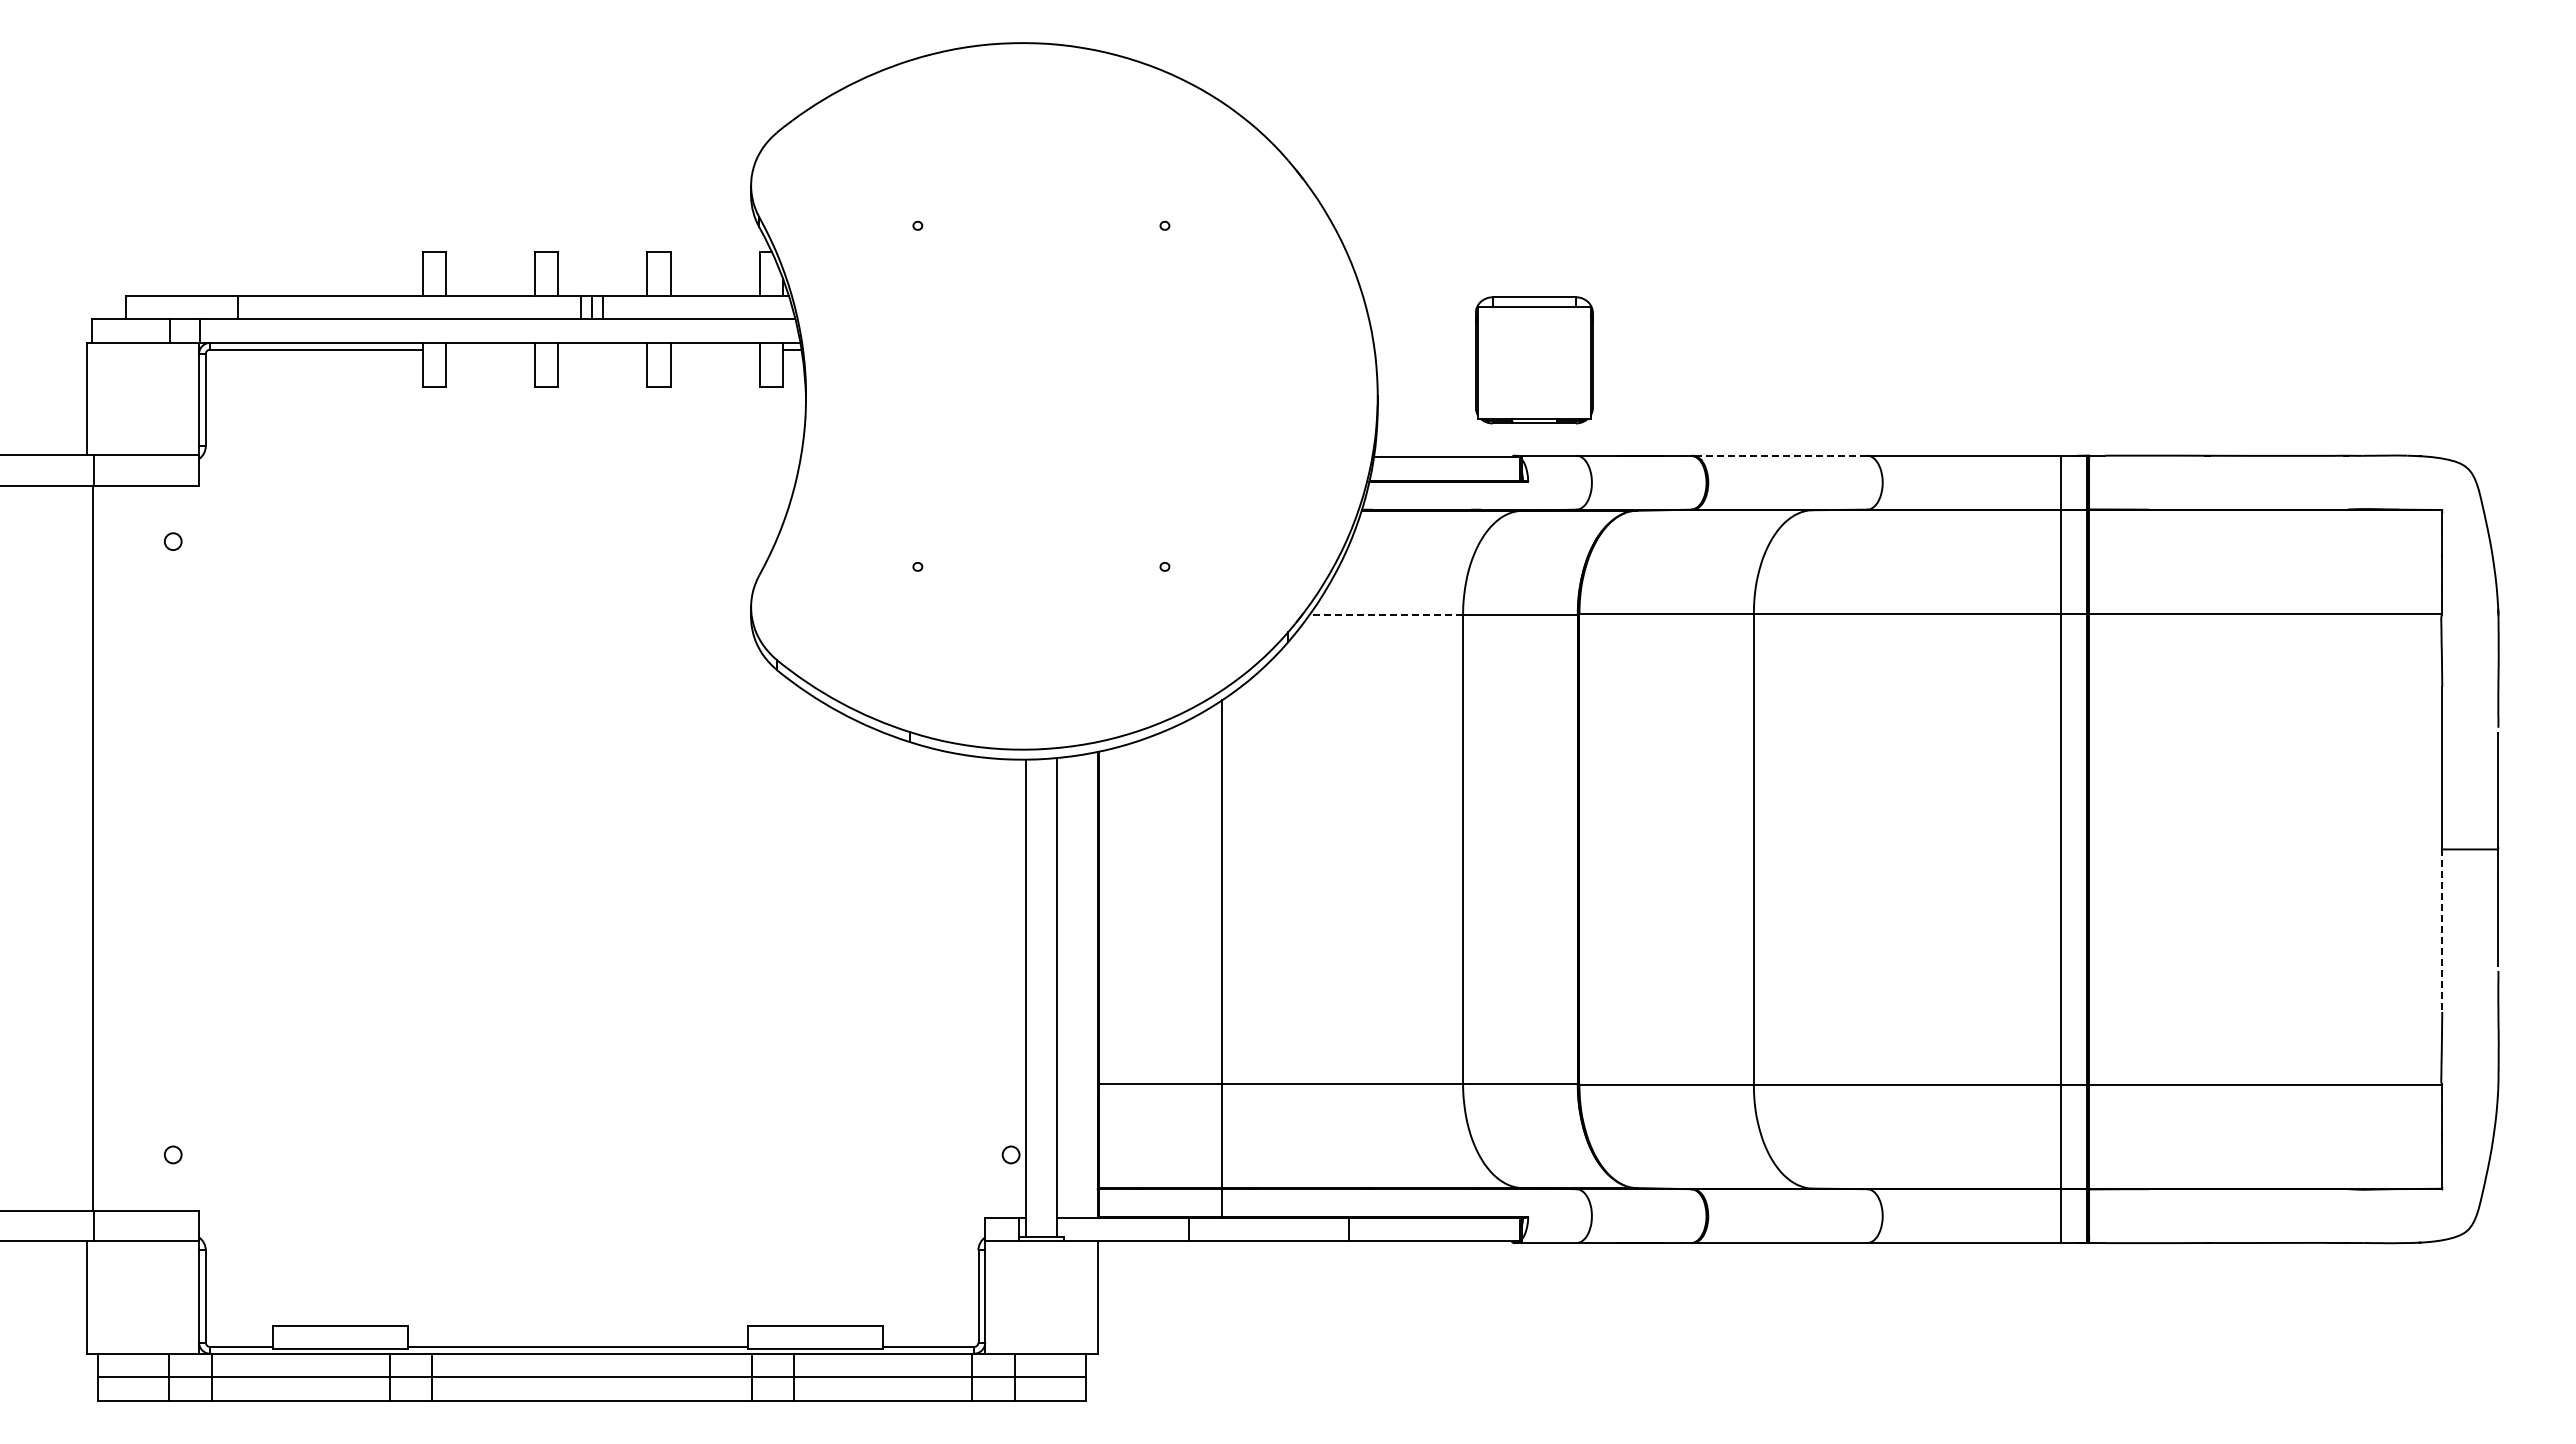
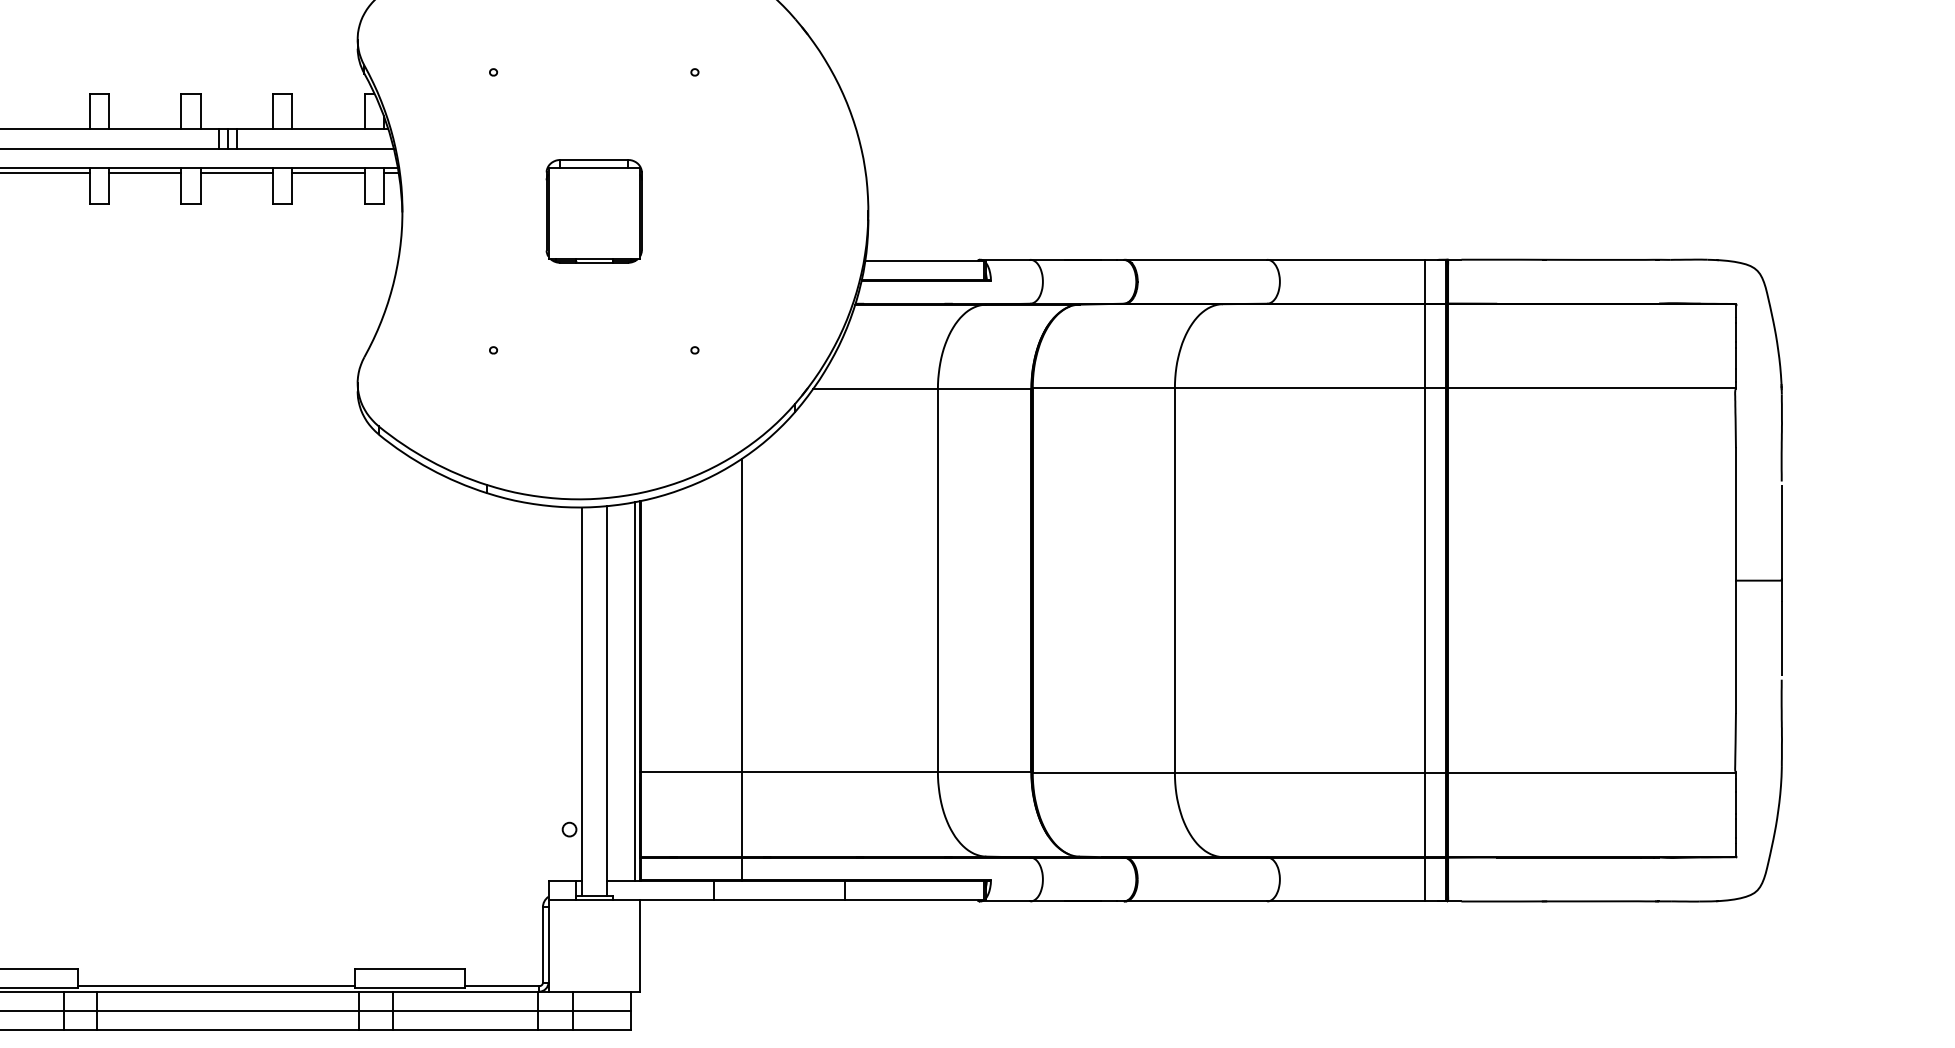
line: (490, 349) -> (145, 173), added
line: (602, 349) -> (236, 173), added
line: (714, 349) -> (327, 173), added
part: (1534, 360) -> (594, 211), moved
line: (1779, 455) -> (1195, 259), dashed -> solid
line: (1386, 614) -> (875, 389), dashed -> solid
line: (2442, 931) -> (1736, 647), dashed -> solid
line: (1090, 985) -> (634, 691), added

